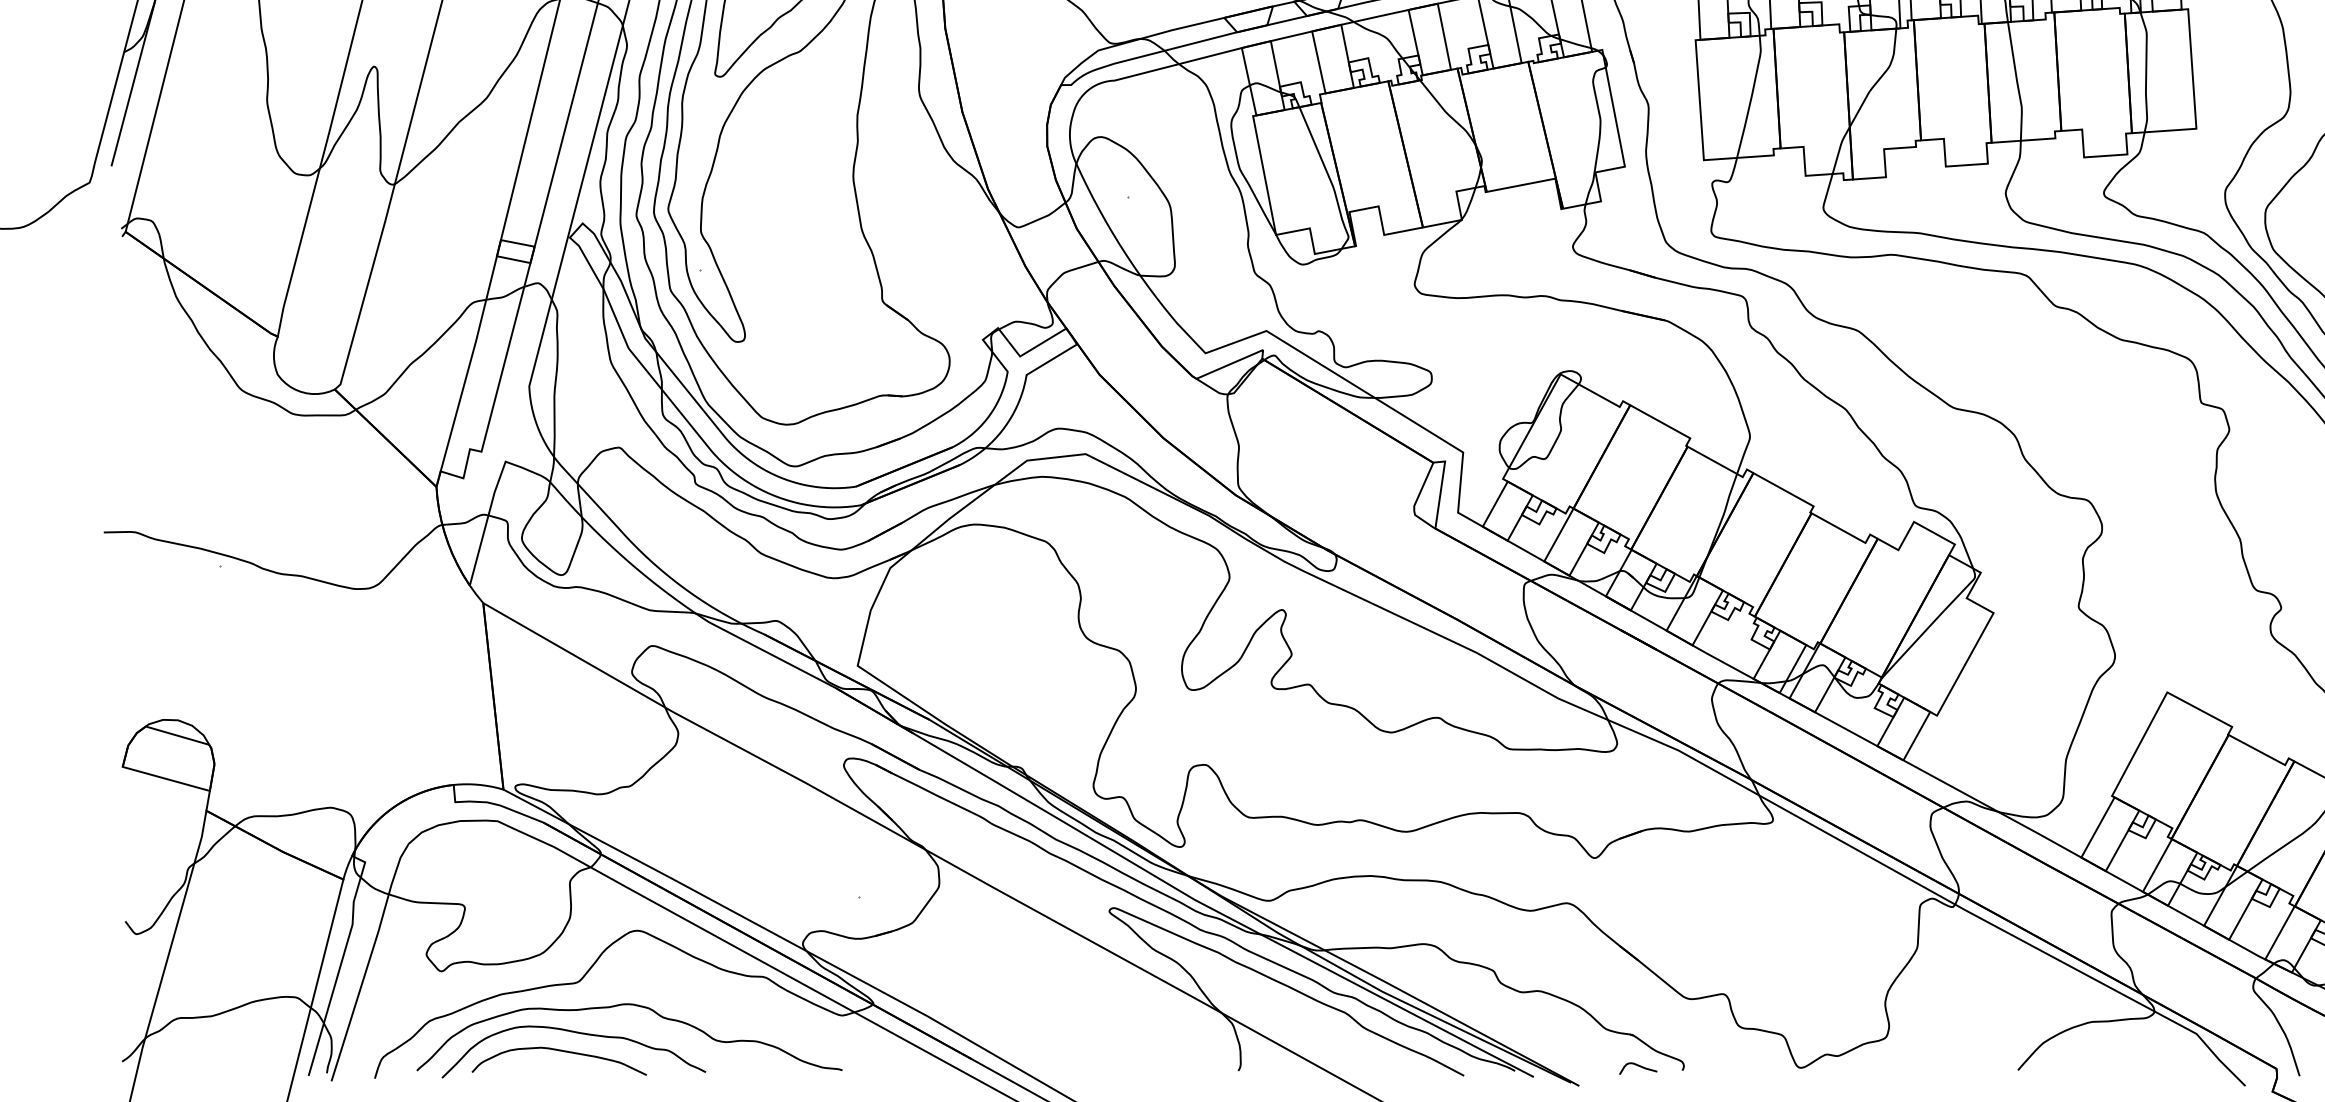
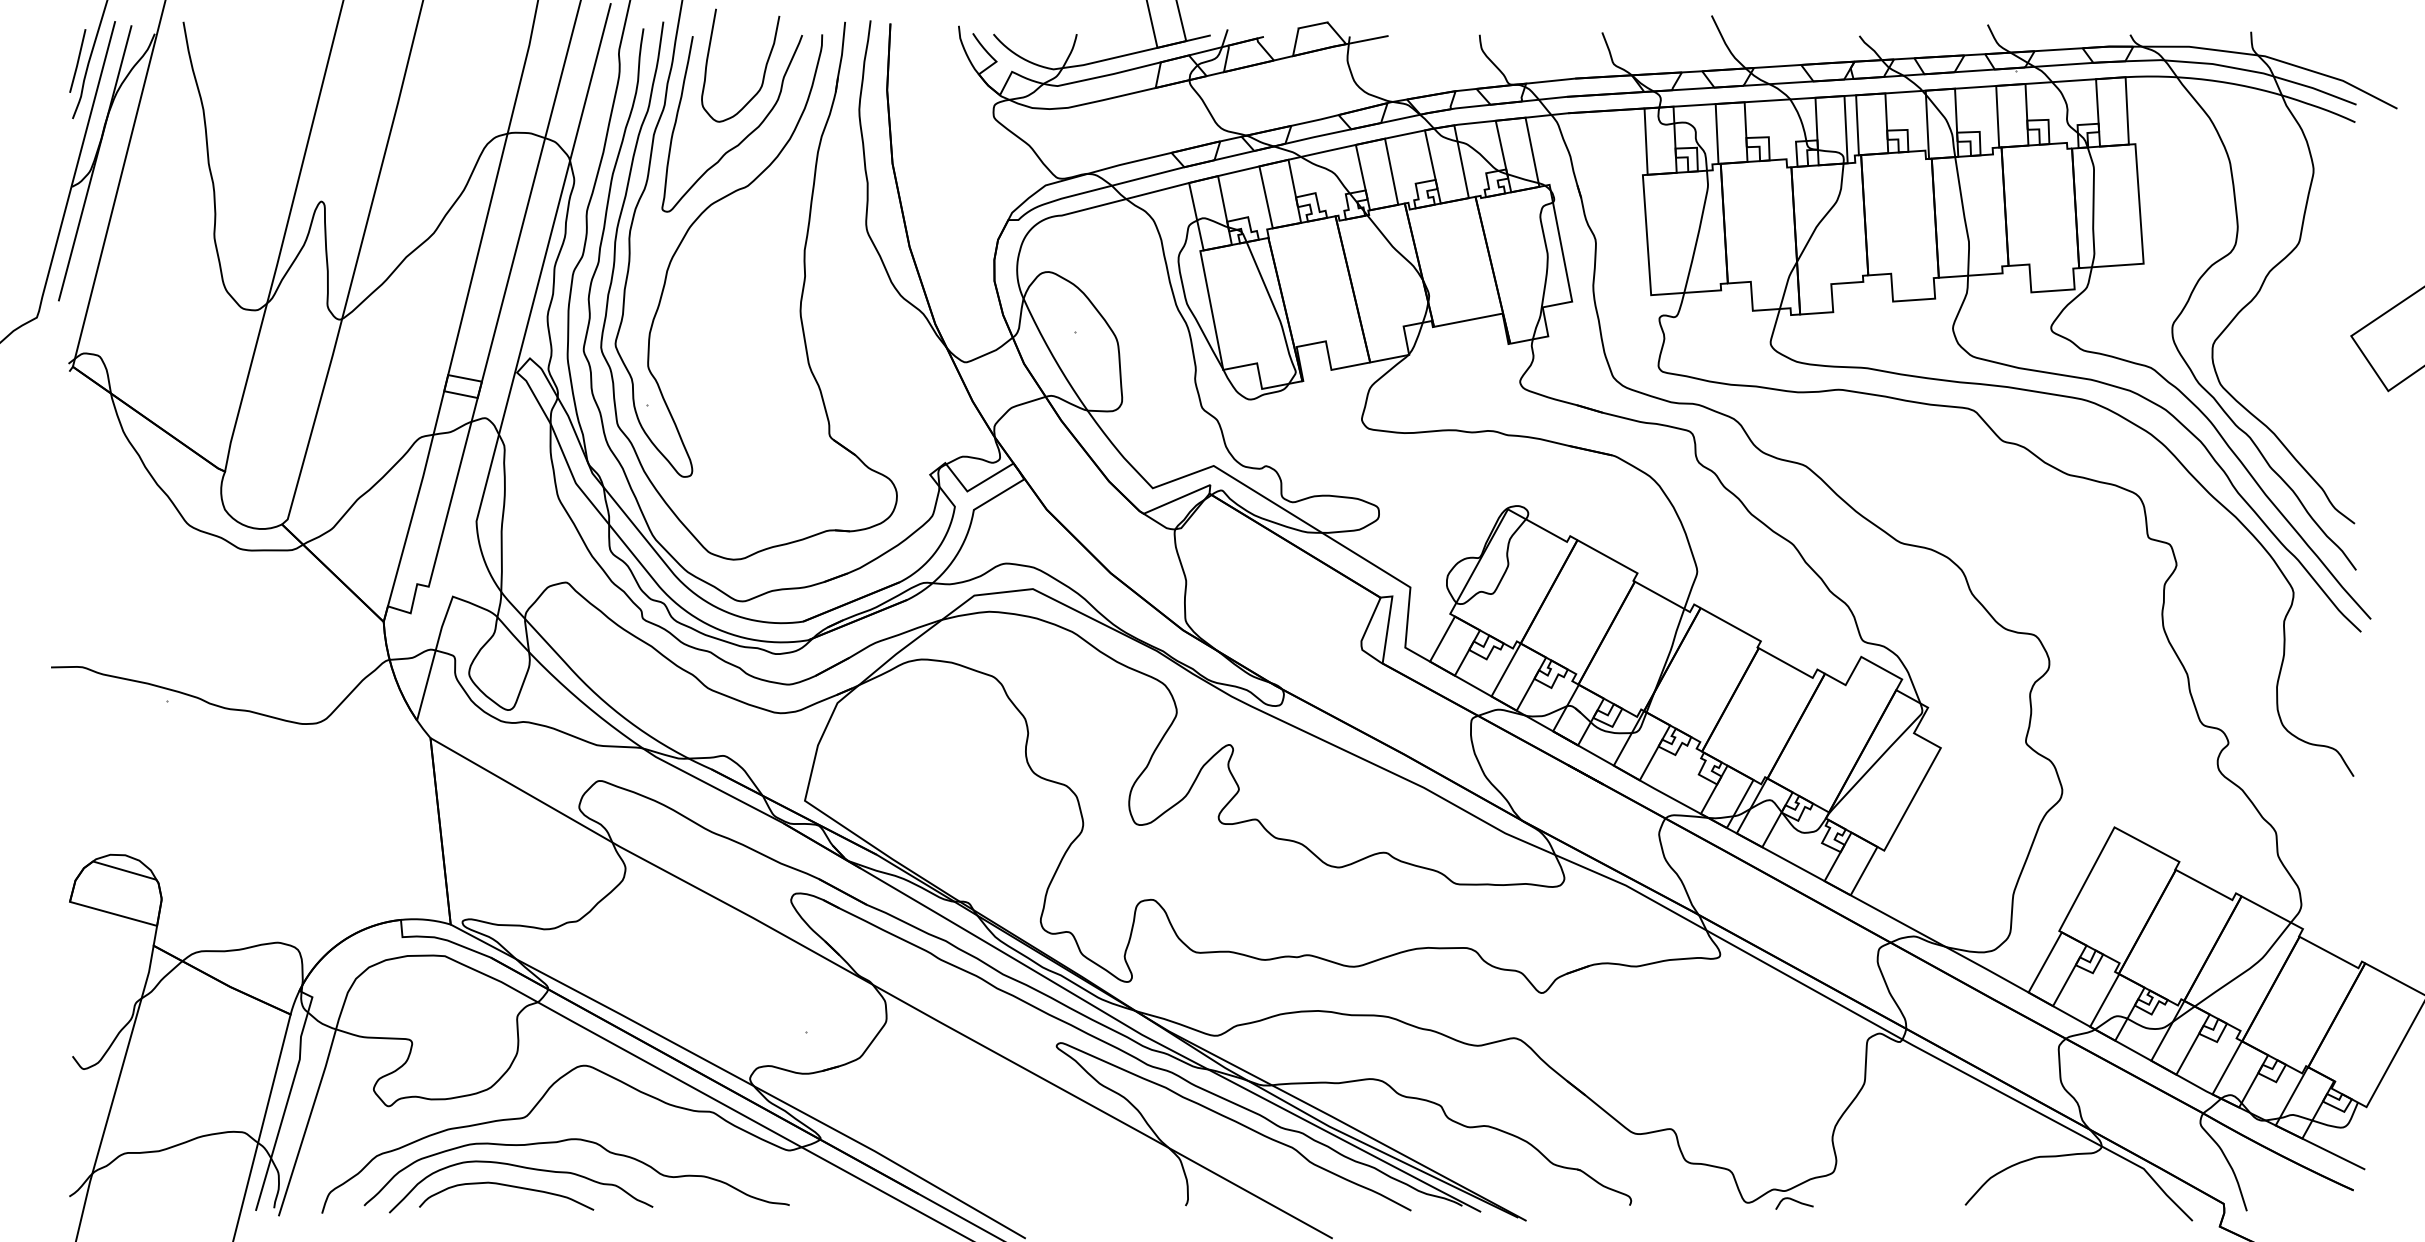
curve: (1638, 1066) -> (1794, 1201), moved

